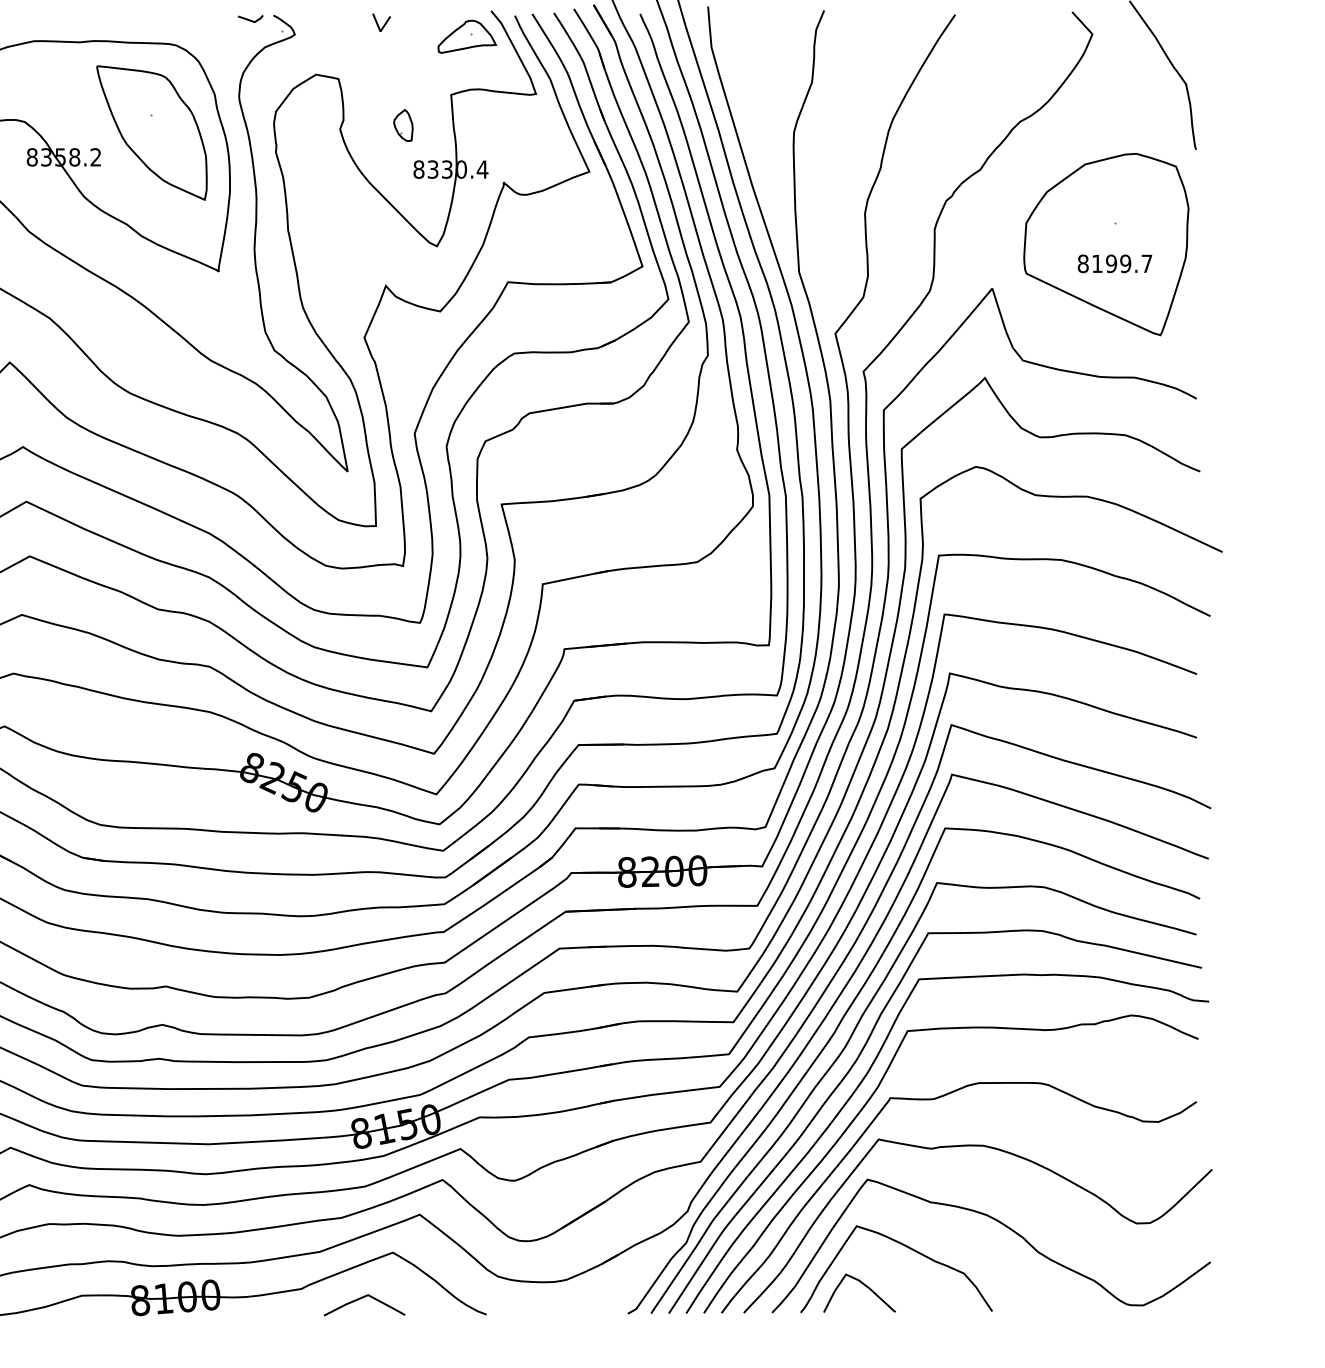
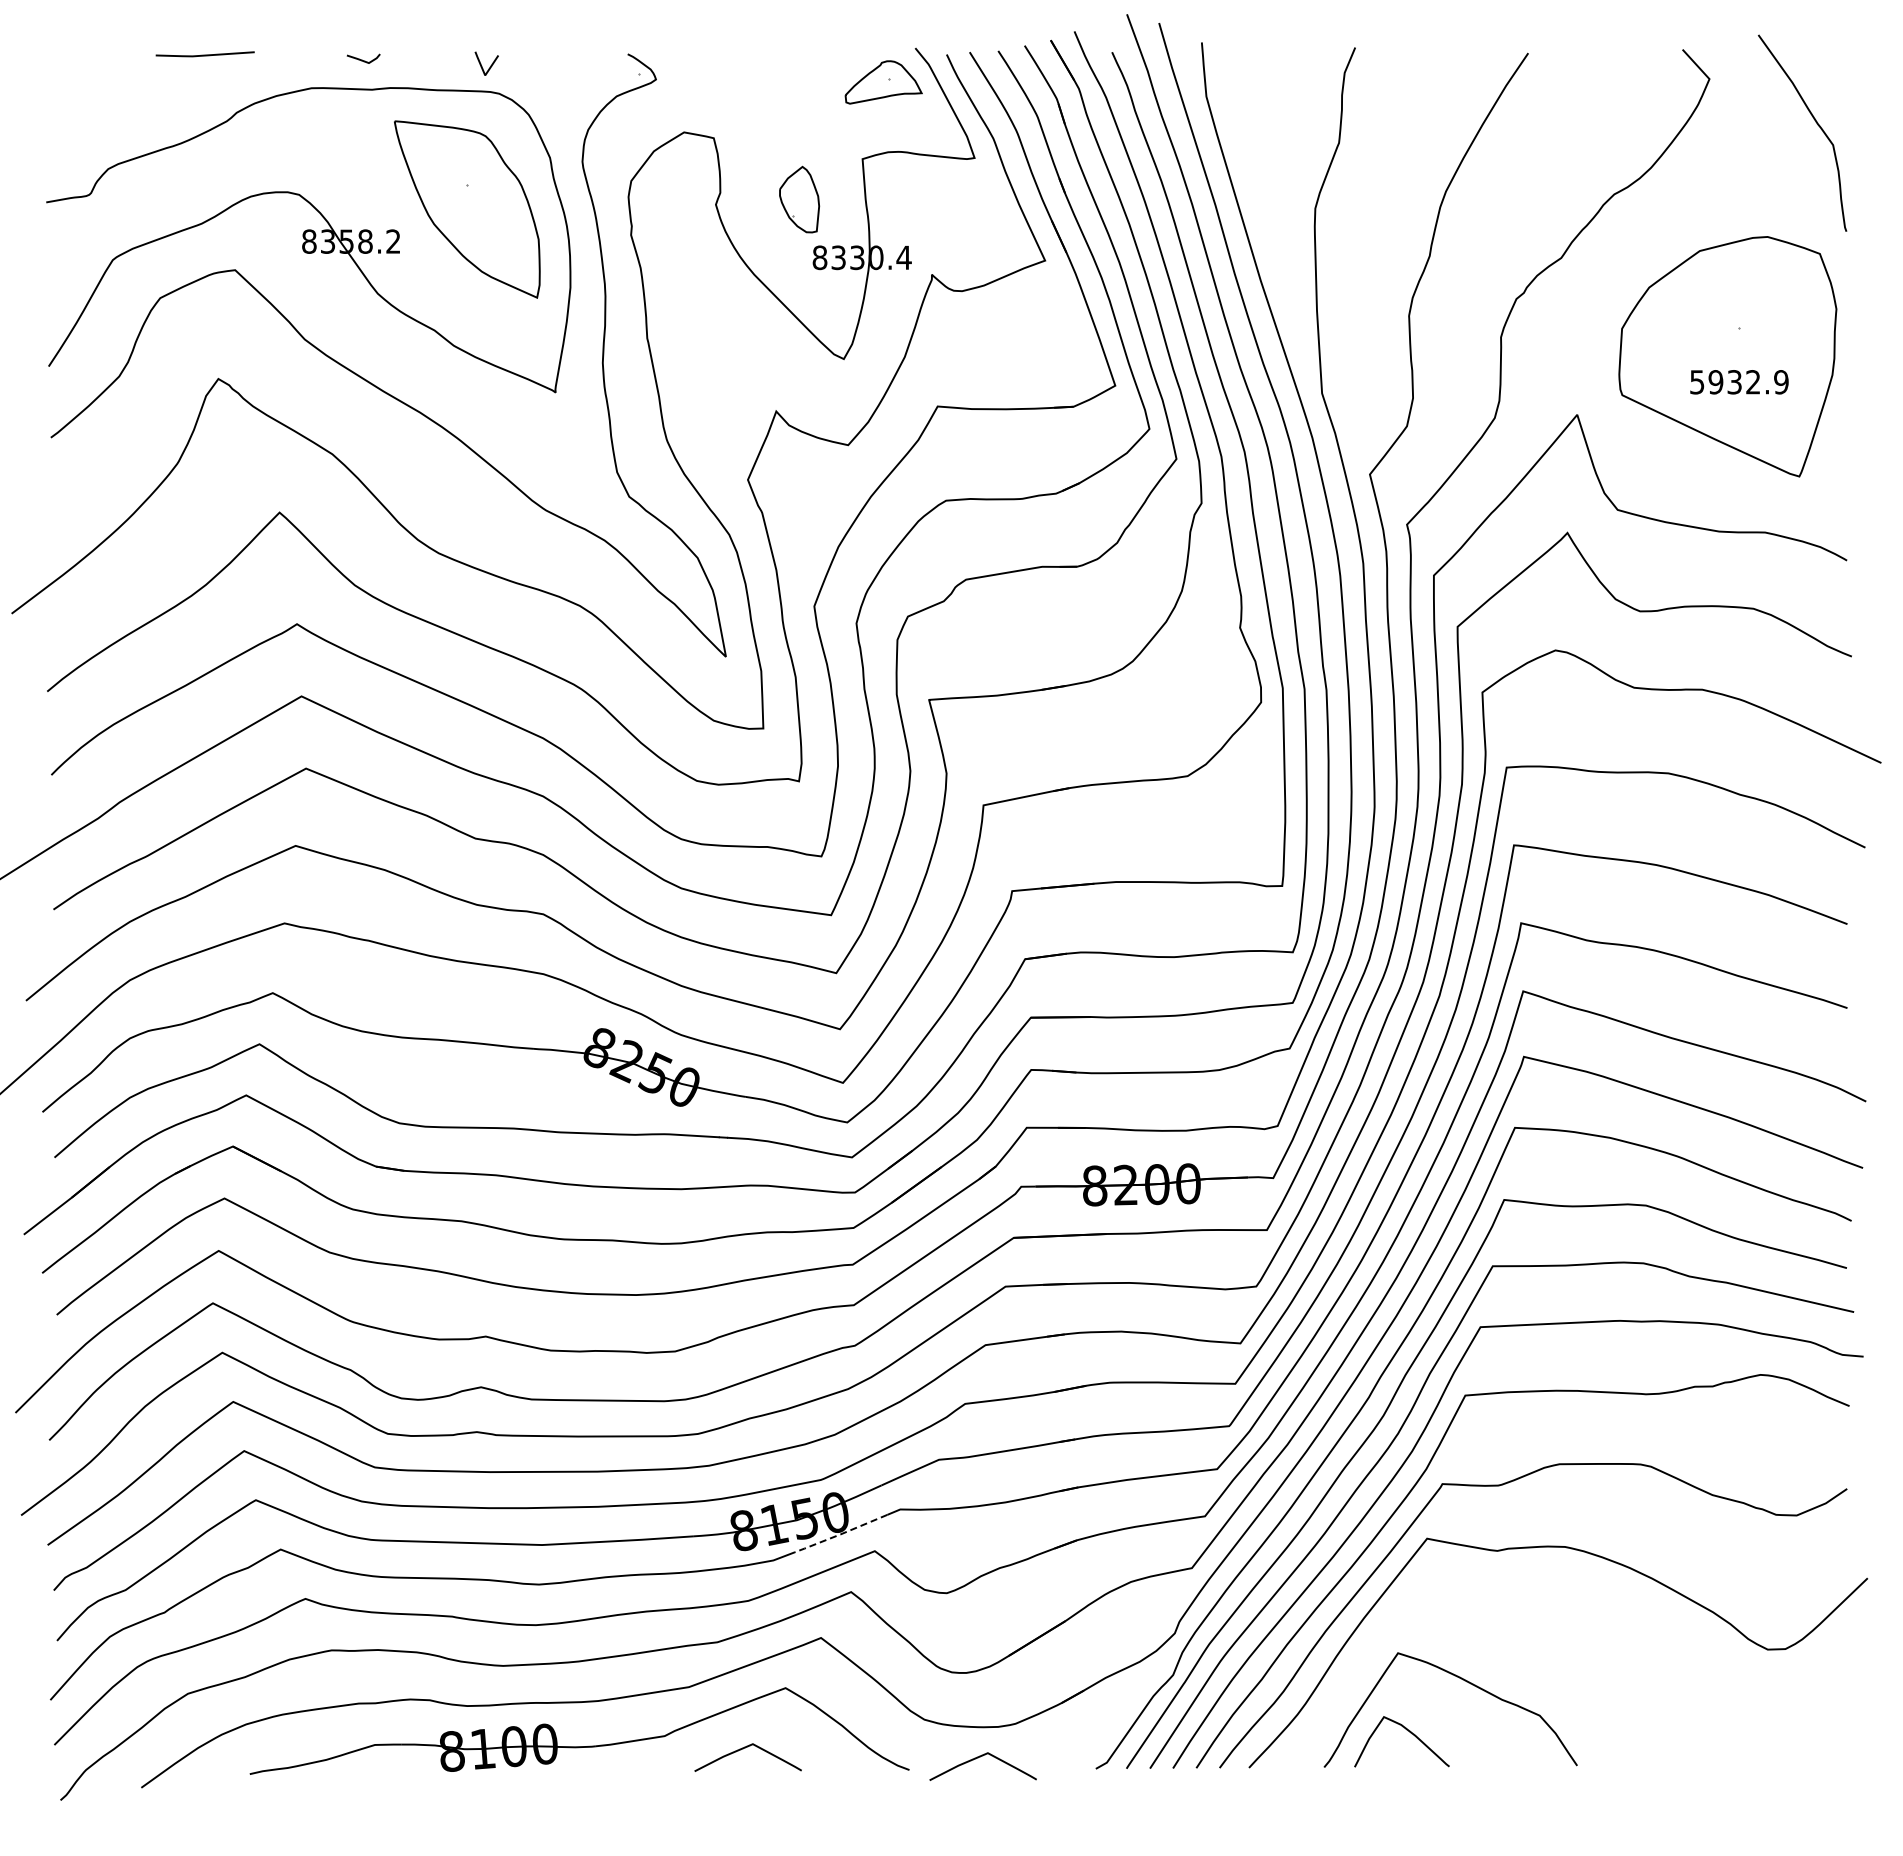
line: (249, 19) -> (362, 59), moved
line: (384, 24) -> (490, 65), moved
part: (403, 125) -> (799, 199), size x1.6
text: (1115, 264) -> (1739, 382), 8199.7 -> 5932.9
line: (434, 1136) -> (840, 1534), solid -> dashed
curve: (1003, 1225) -> (1592, 1652), removed
curve: (538, 1305) -> (978, 1758), added

